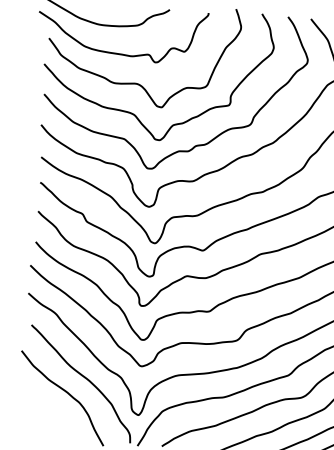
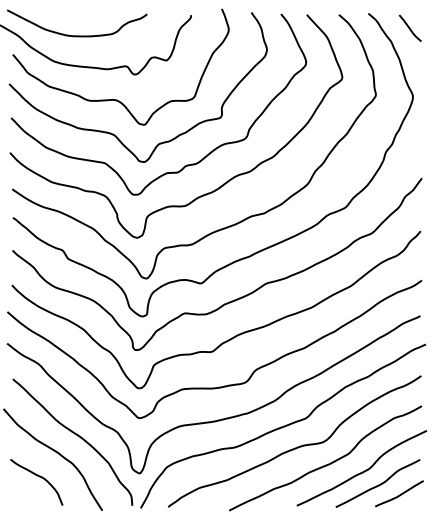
curve: (49, 413) -> (39, 477), added

